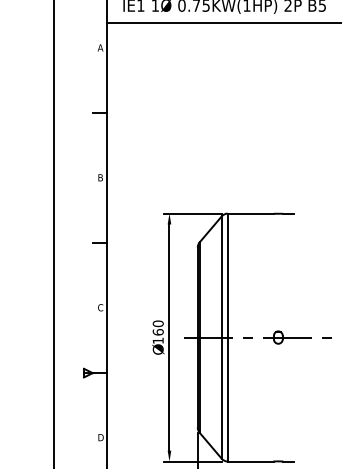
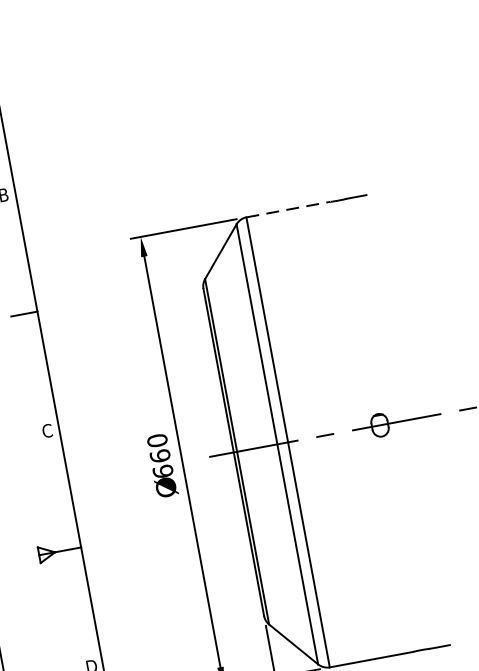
line: (251, 213) -> (289, 209), solid -> dashed
text: (157, 340) -> (161, 471), 160 -> 660

